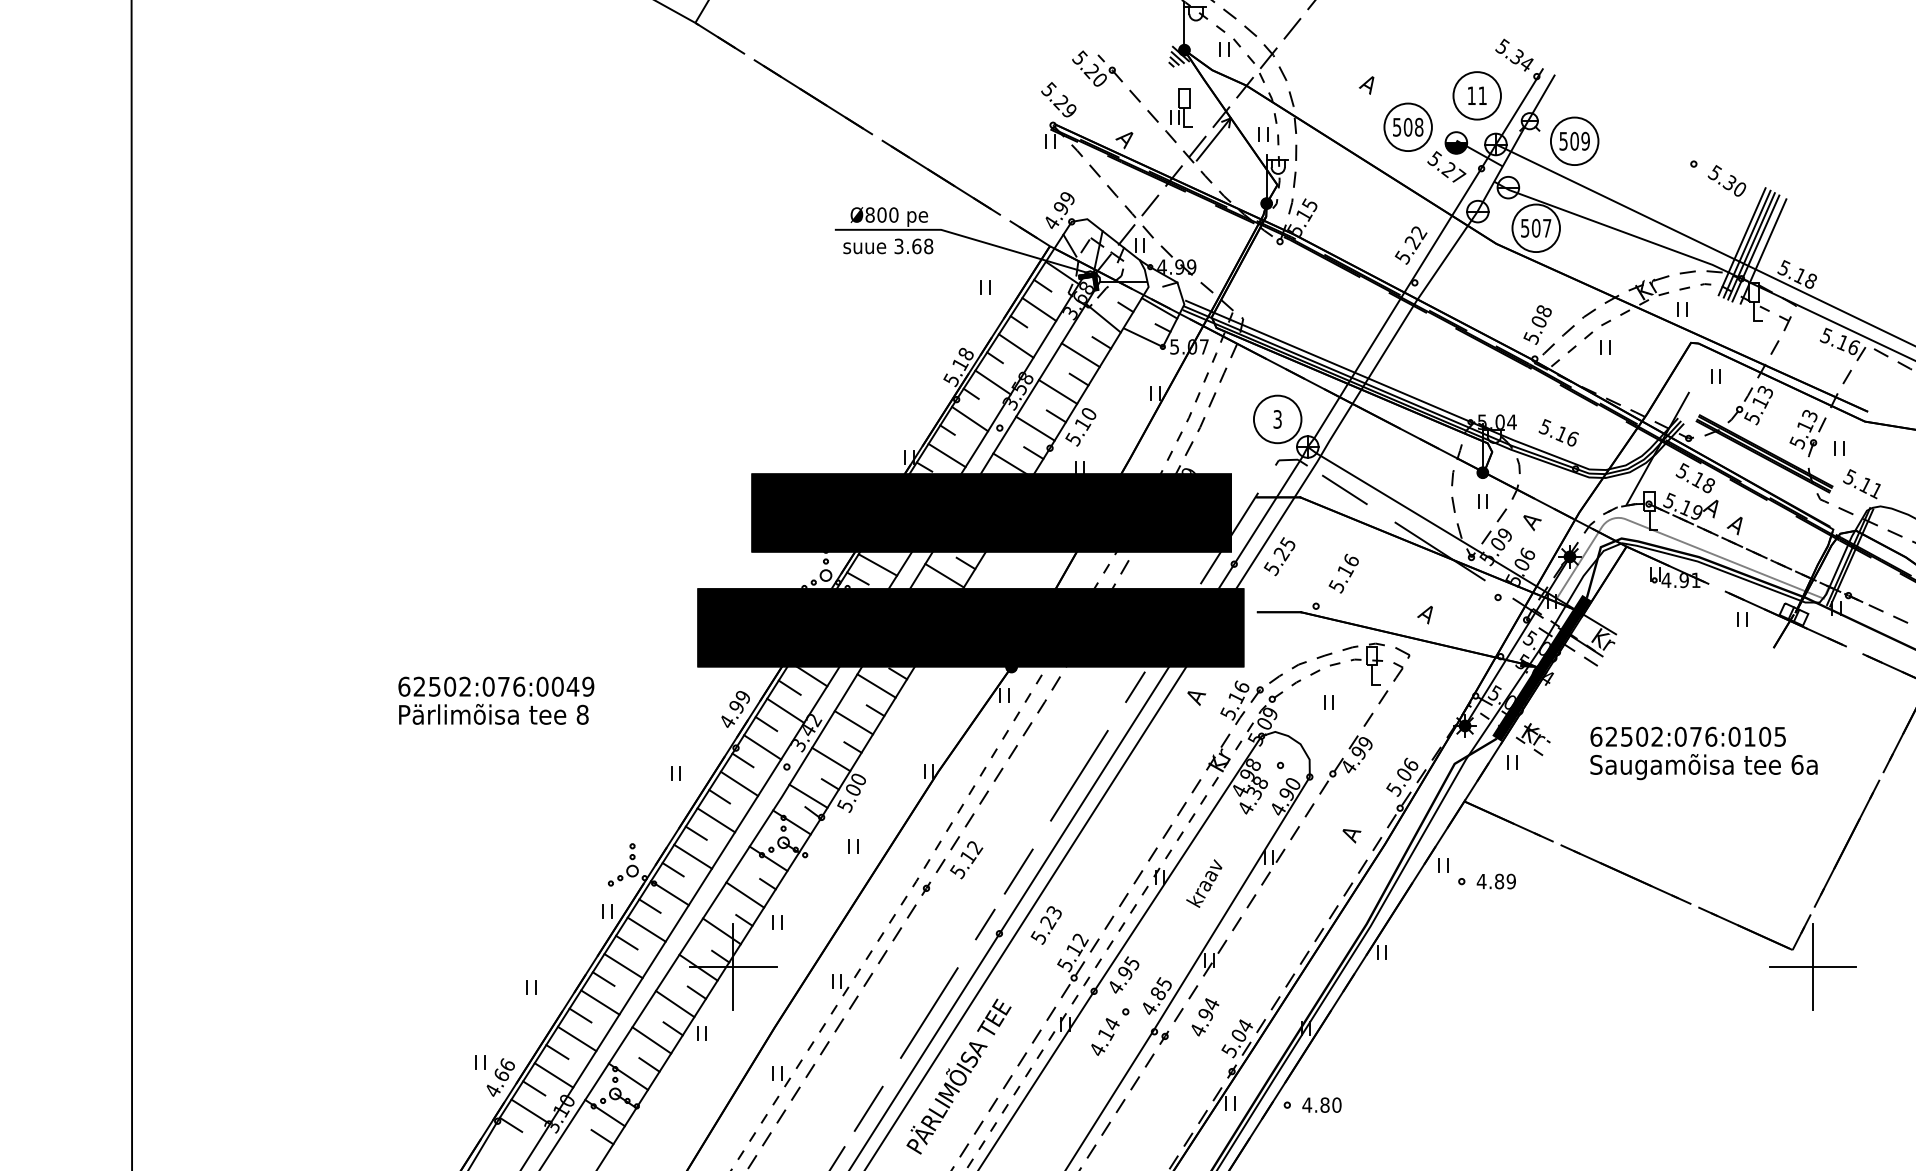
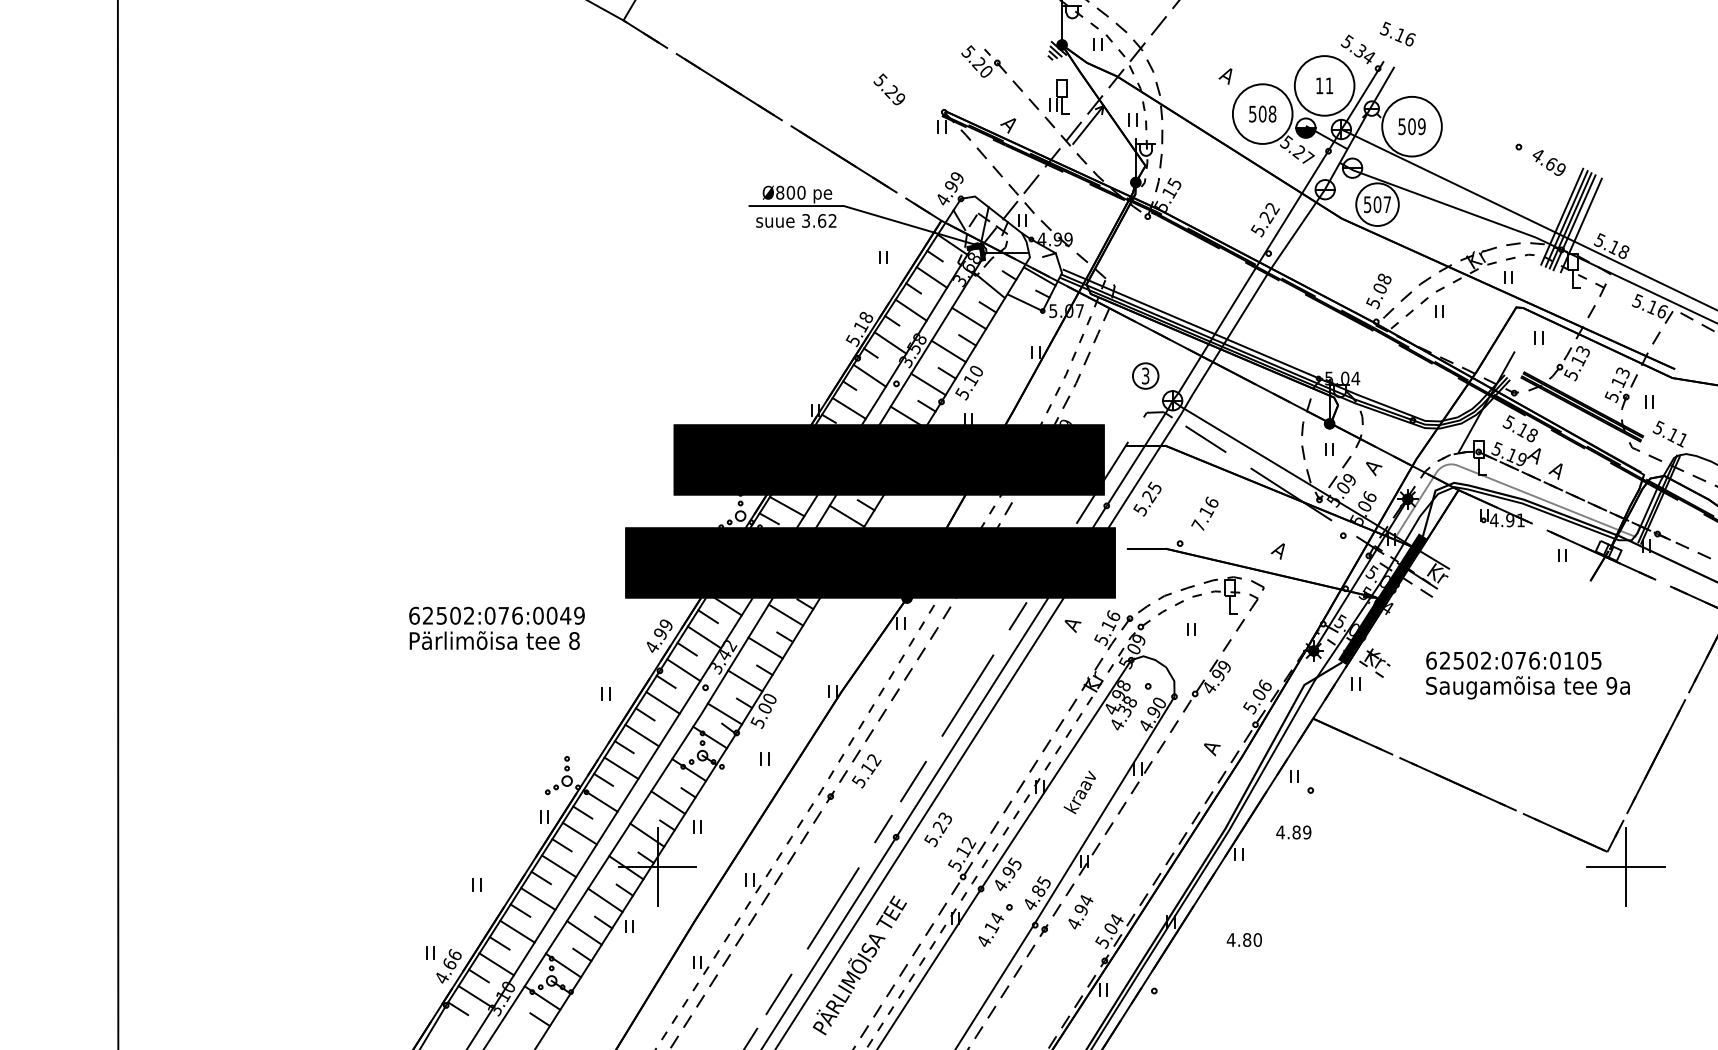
circle: (1477, 95) -> (1324, 85), size x1.4
text: (1058, 99) -> (889, 89), moved
circle: (1407, 126) -> (1262, 113), size x1.4
circle: (1574, 141) -> (1411, 126), size x1.4
text: (1725, 181) -> (1547, 162), 5.30 -> 4.69
text: (928, 245) -> (832, 220), 3.68 -> 3.62
circle: (1277, 418) -> (1145, 375), size x0.6
text: (1558, 432) -> (1397, 33), moved
text: (1336, 586) -> (1198, 525), 5.16 -> 7.16
text: (495, 699) -> (496, 627), moved
text: (1797, 764) -> (1611, 685), 6a -> 9a
text: (1496, 881) -> (1293, 832), moved
text: (1320, 1104) -> (1243, 939), moved

